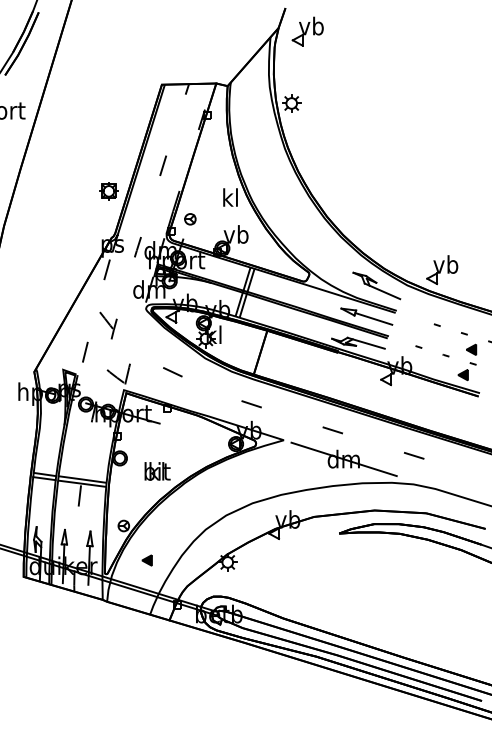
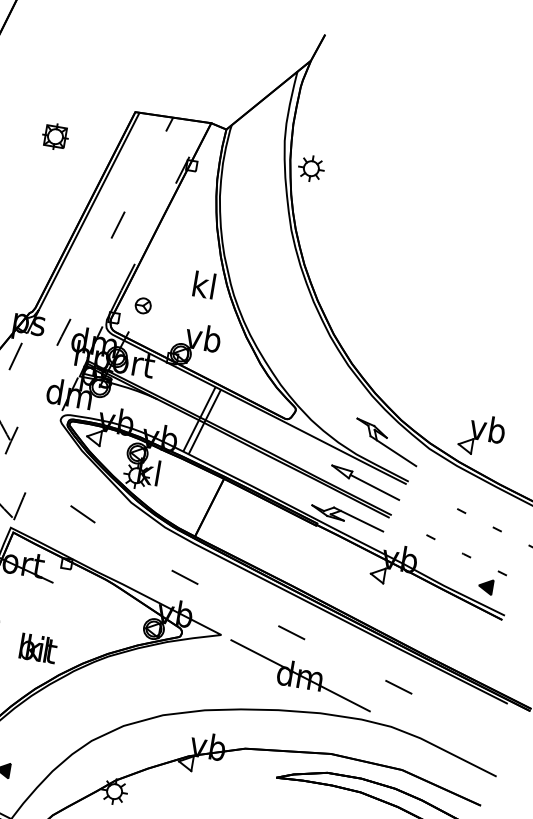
part: (307, 31) -> (350, 72), removed
part: (108, 191) -> (54, 136), moved
part: (471, 349) -> (503, 552), removed

